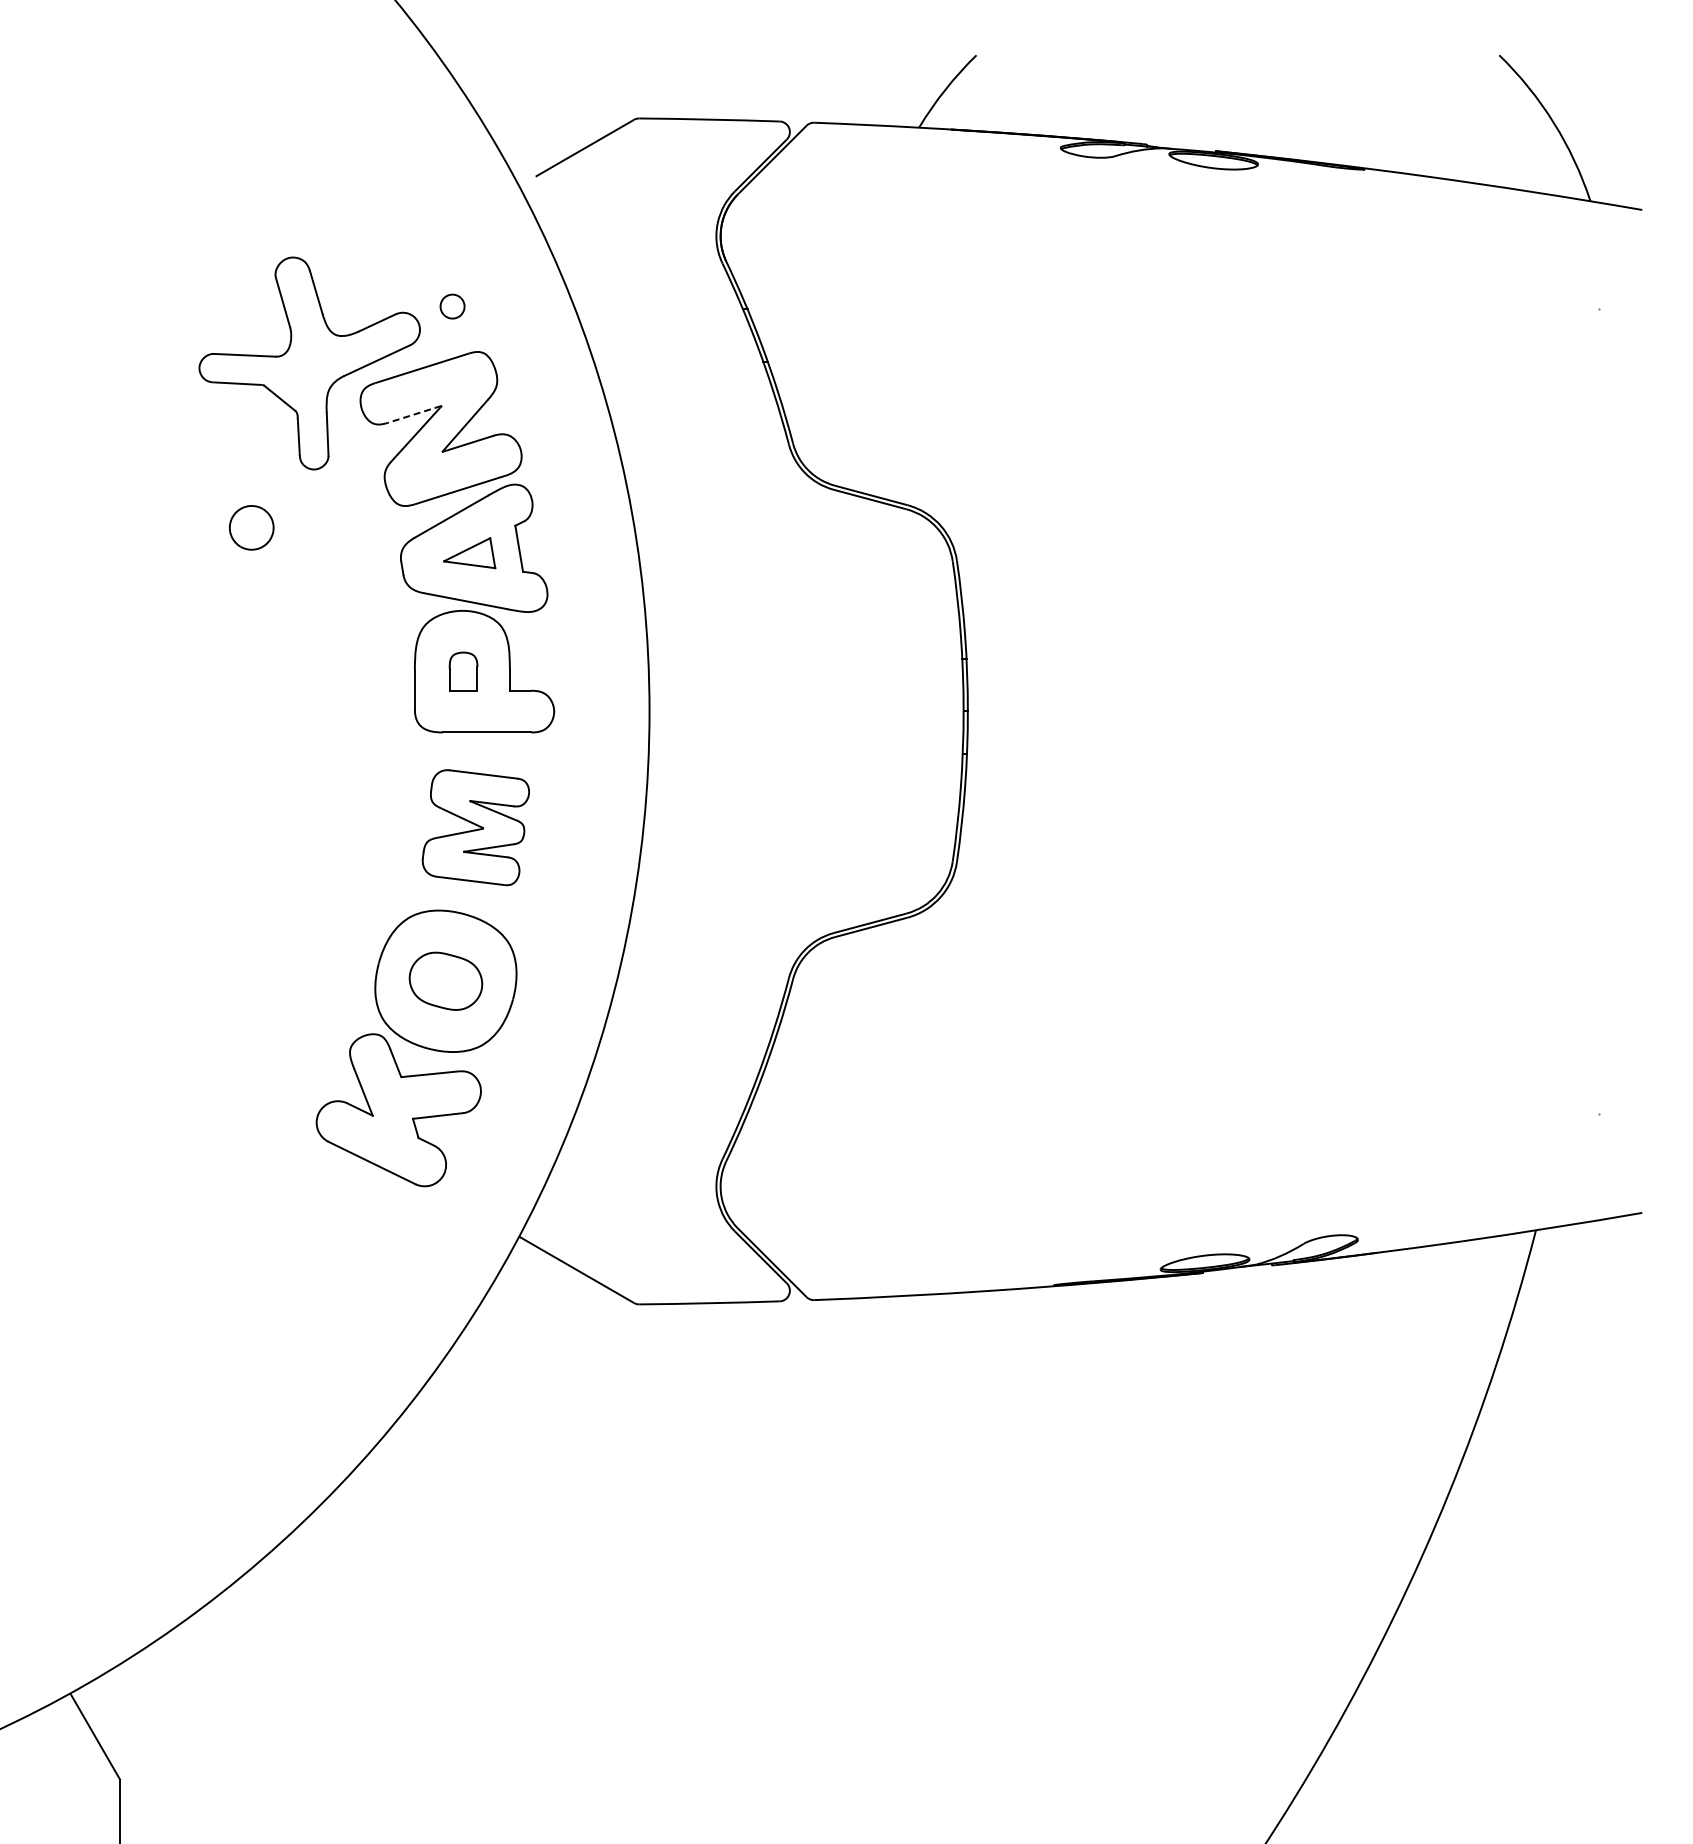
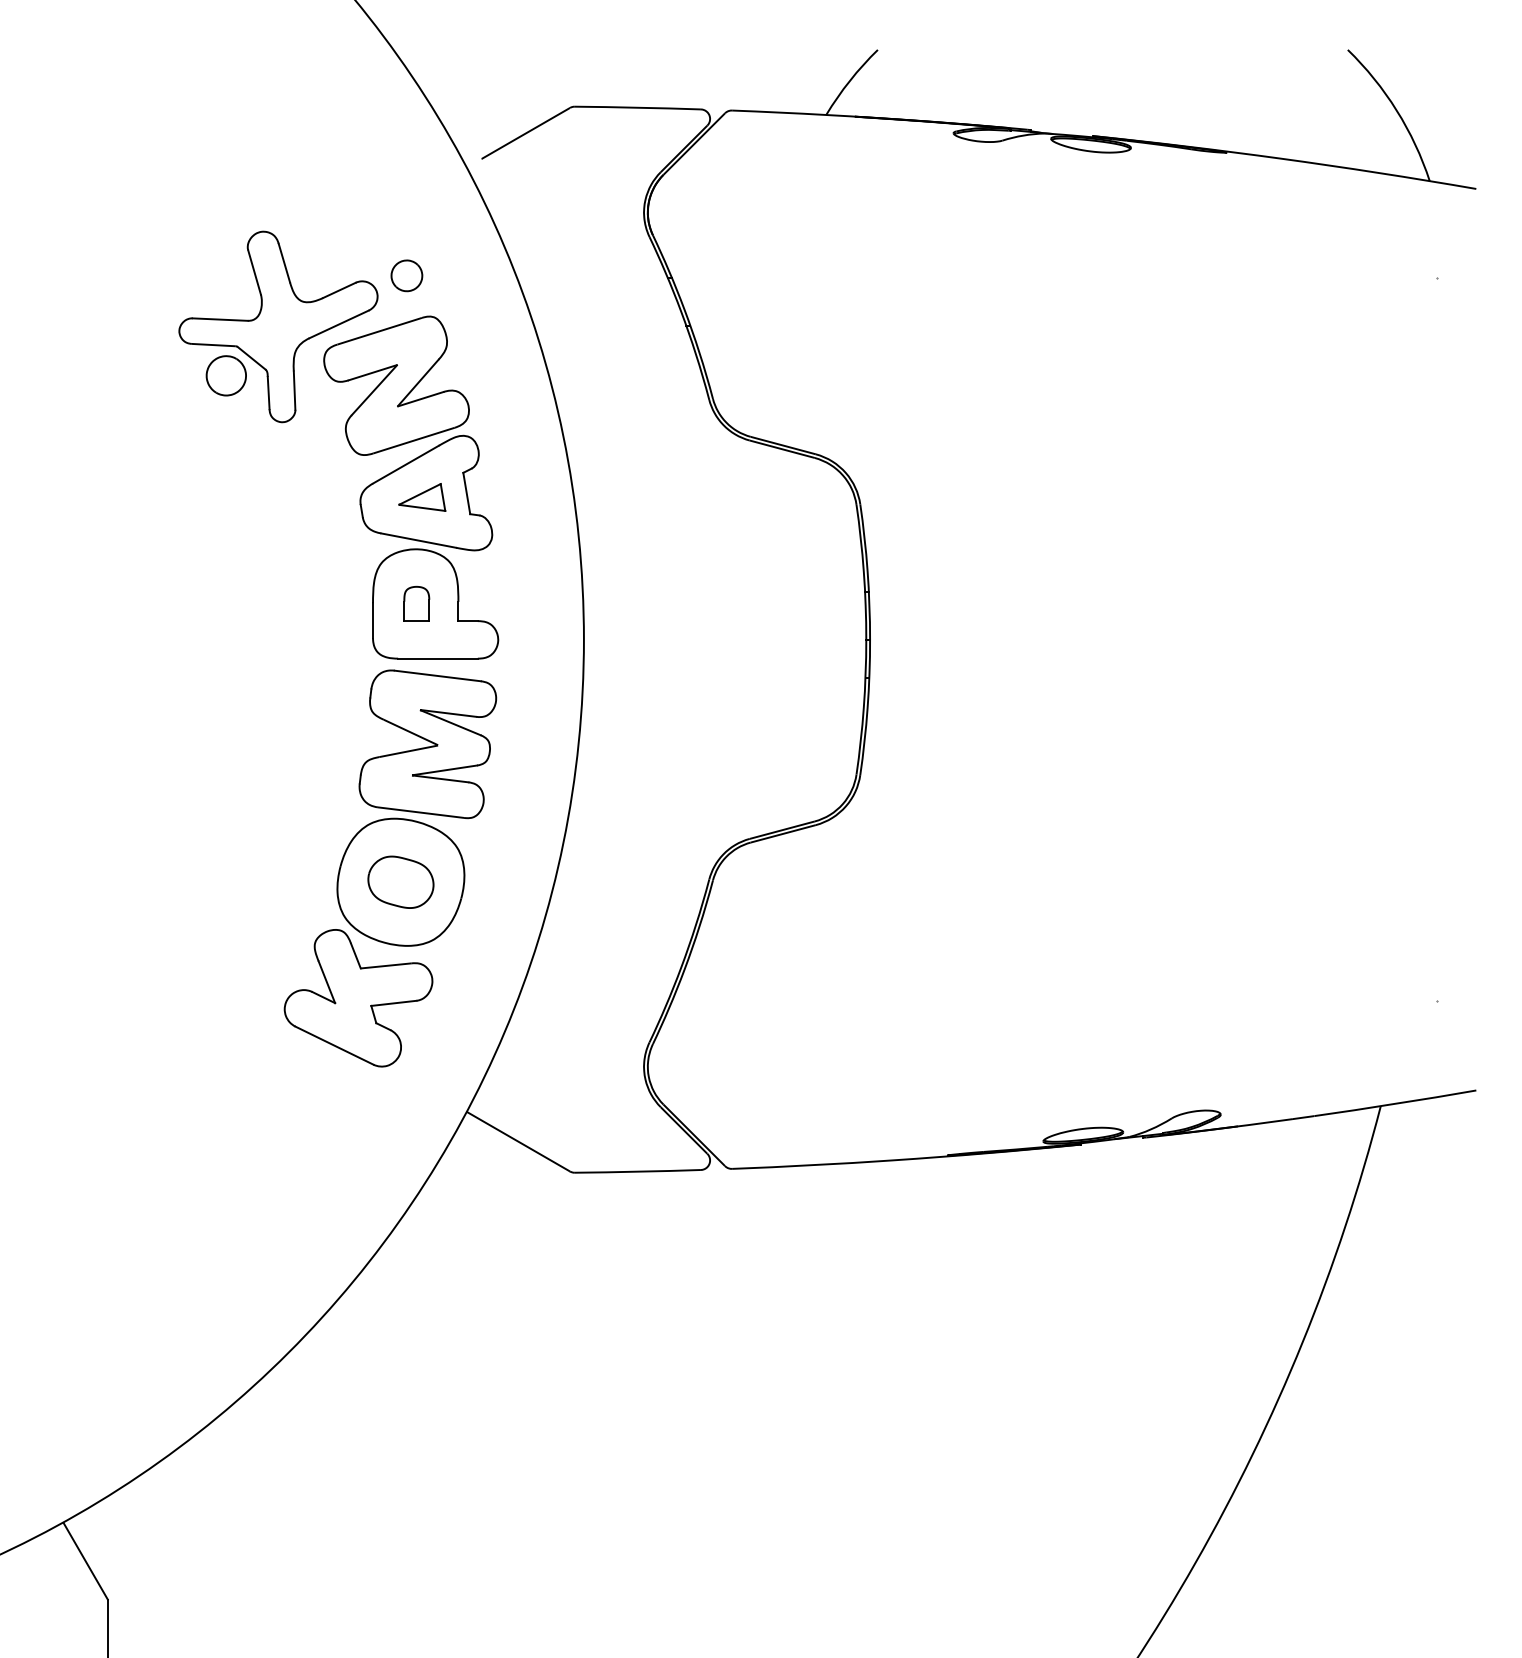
part: (452, 306) -> (406, 275), size x1.43
line: (414, 414) -> (372, 372), dashed -> solid
part: (251, 527) -> (226, 375), moved
part: (475, 827) -> (427, 744), size x1.43

